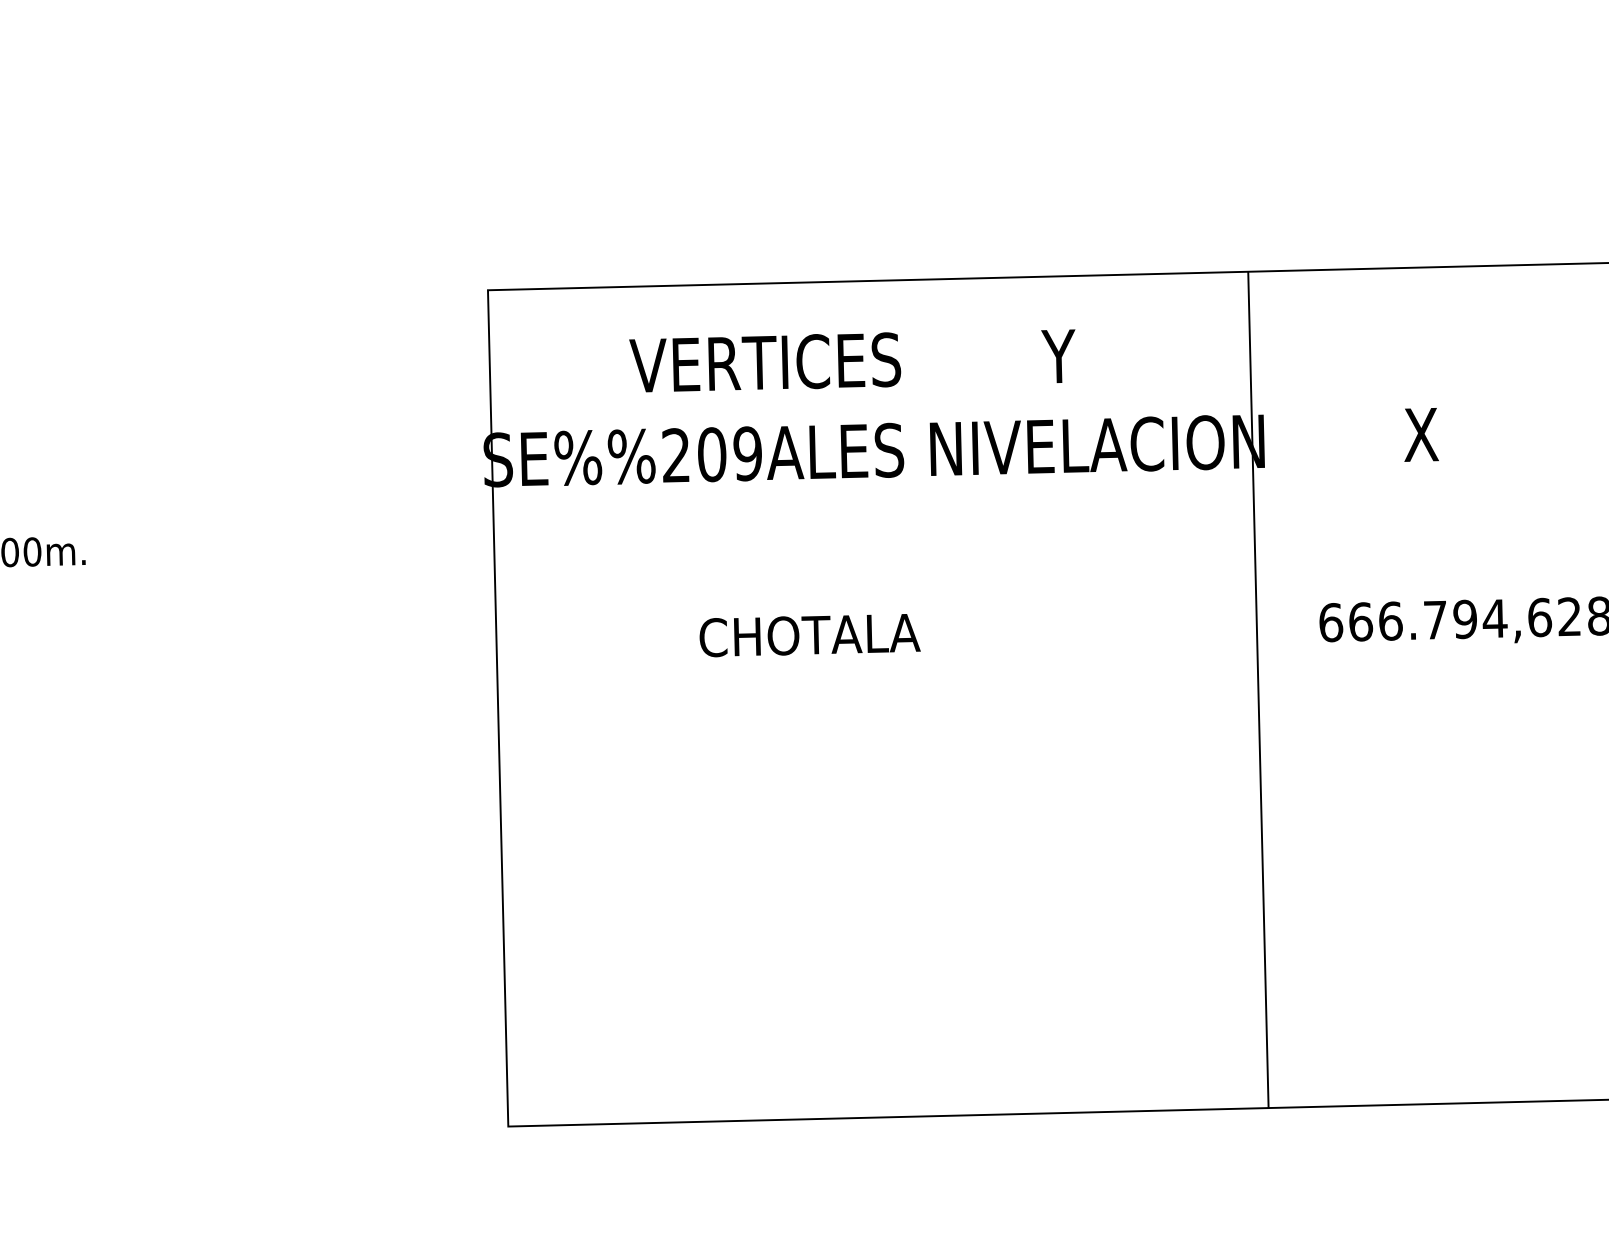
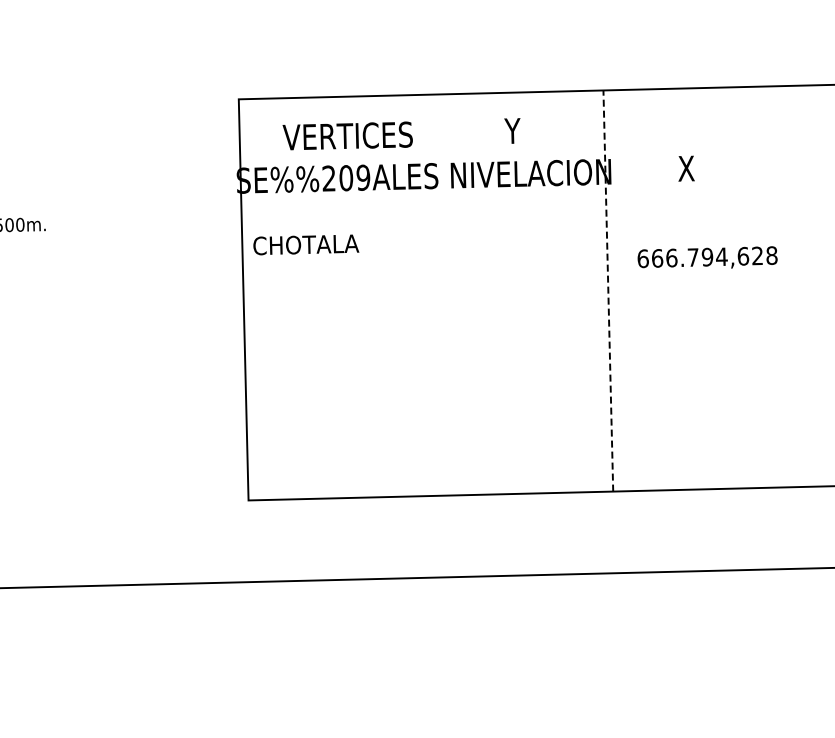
text: (764, 361) -> (347, 135), moved
text: (810, 634) -> (306, 244), moved
line: (1258, 690) -> (608, 291), solid -> dashed

